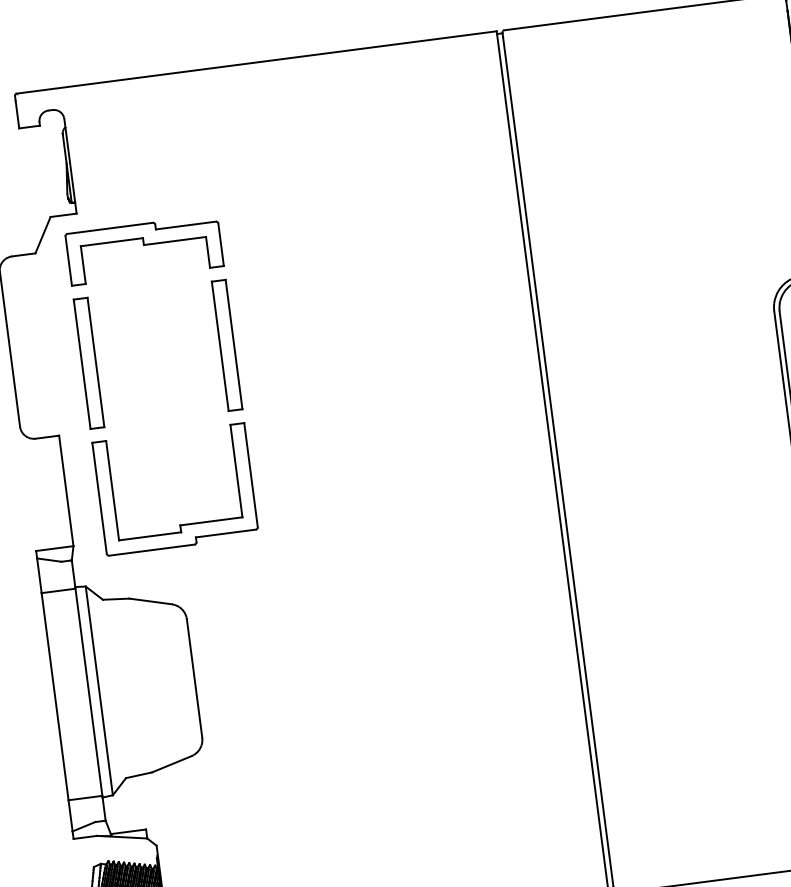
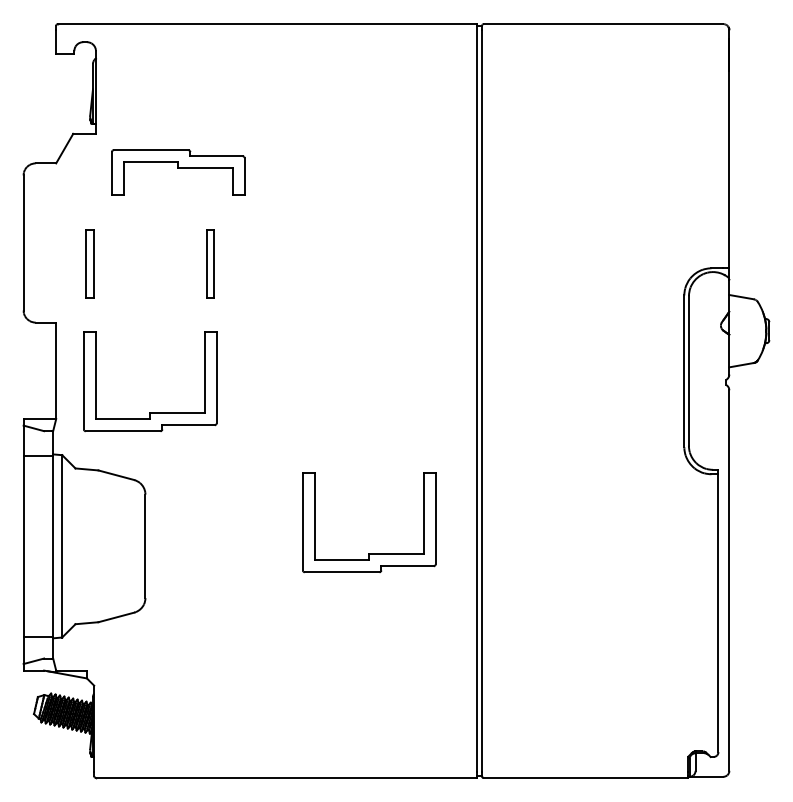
part: (144, 249) -> (178, 172), moved
part: (227, 345) -> (210, 263), size x0.6
part: (88, 363) -> (89, 263), size x0.6
part: (452, 653) -> (369, 553), added

